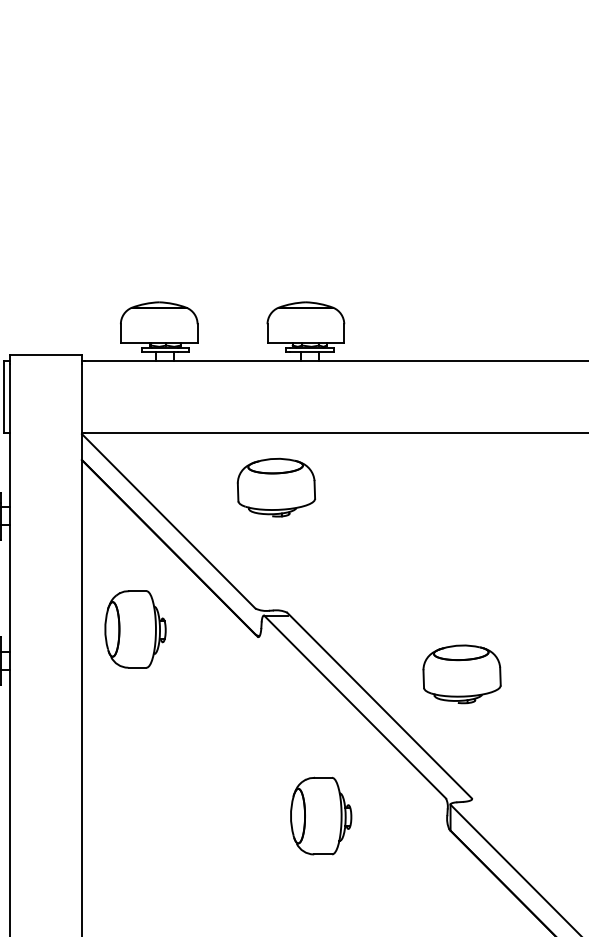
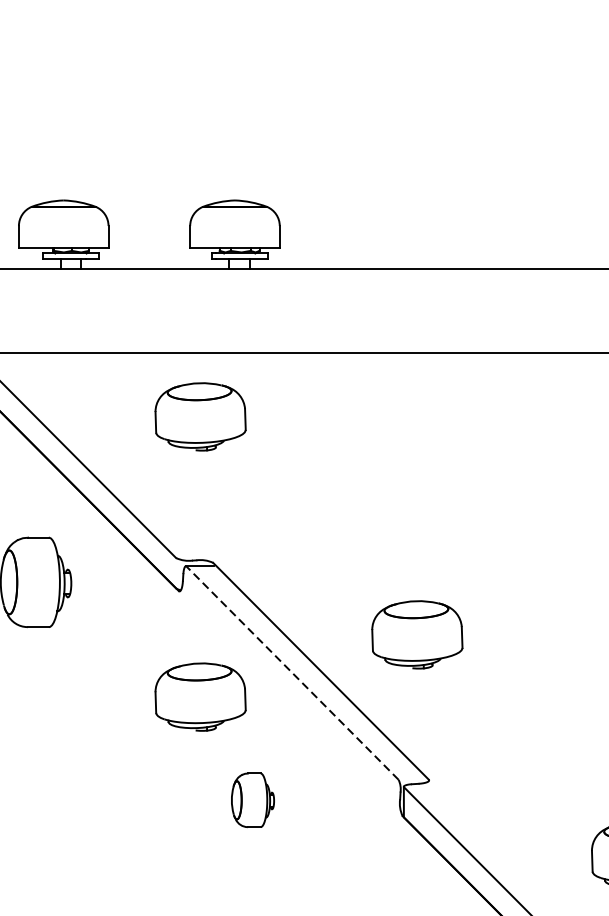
line: (355, 707) -> (292, 673), solid -> dashed
part: (275, 727) -> (199, 696), added
part: (321, 815) -> (253, 799), size x0.6

